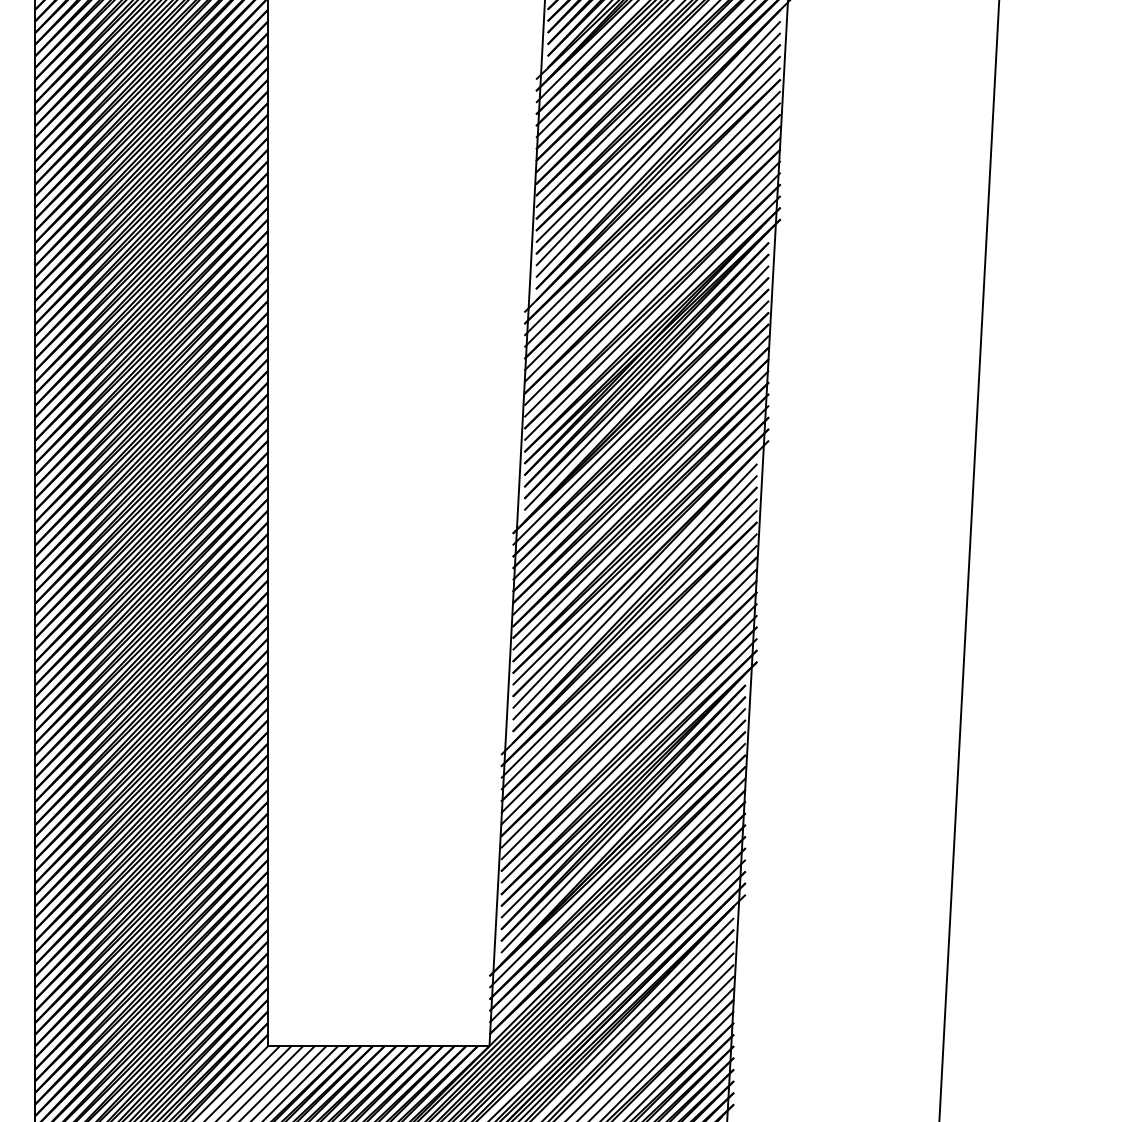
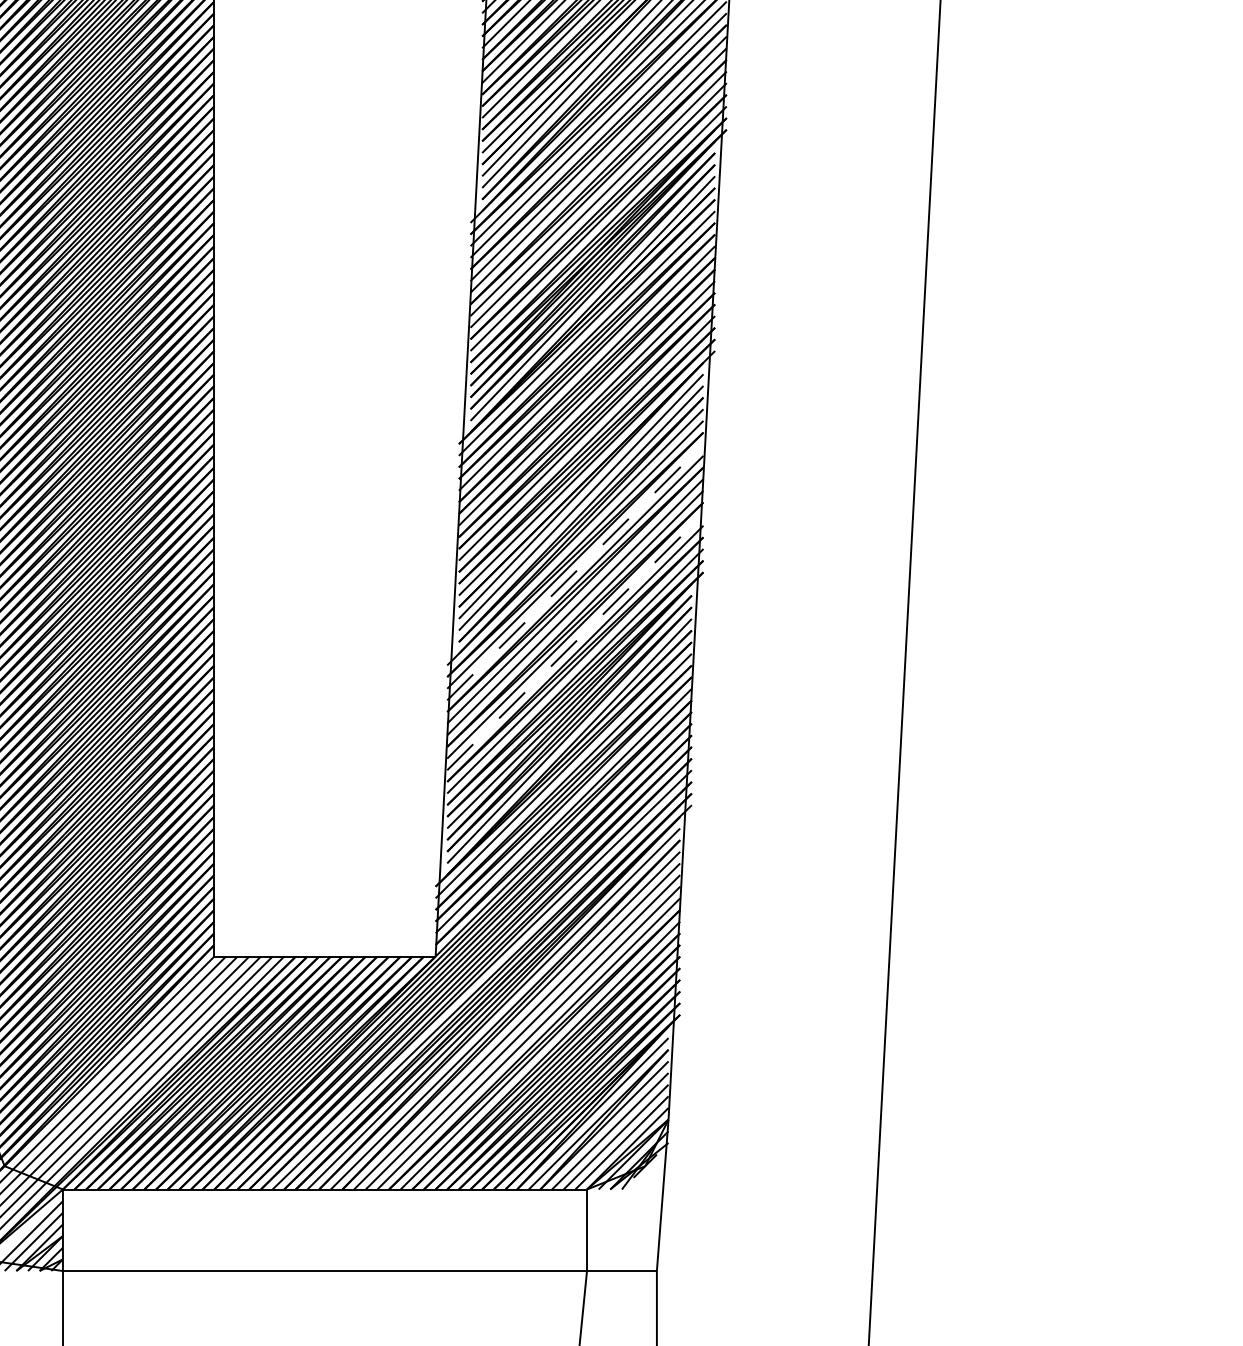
line: (629, 661) -> (575, 571), solid -> dashed
line: (629, 731) -> (575, 641), solid -> dashed

